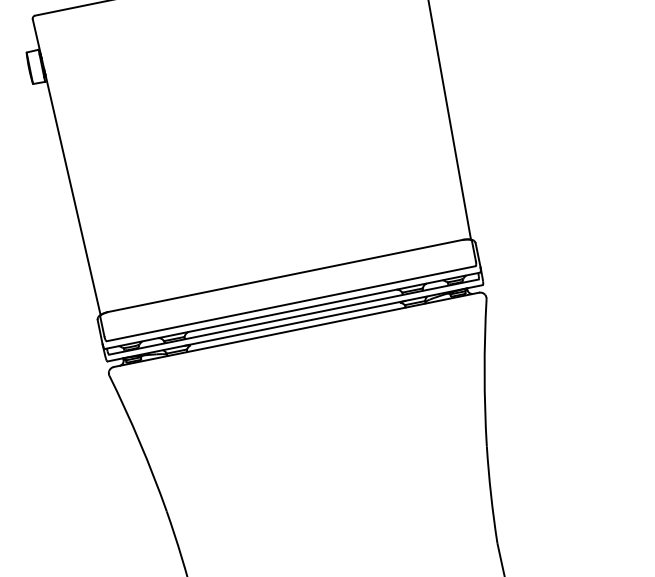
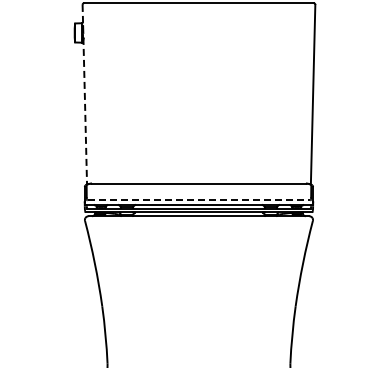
line: (66, 166) -> (84, 94), solid -> dashed
line: (292, 303) -> (199, 200), solid -> dashed

